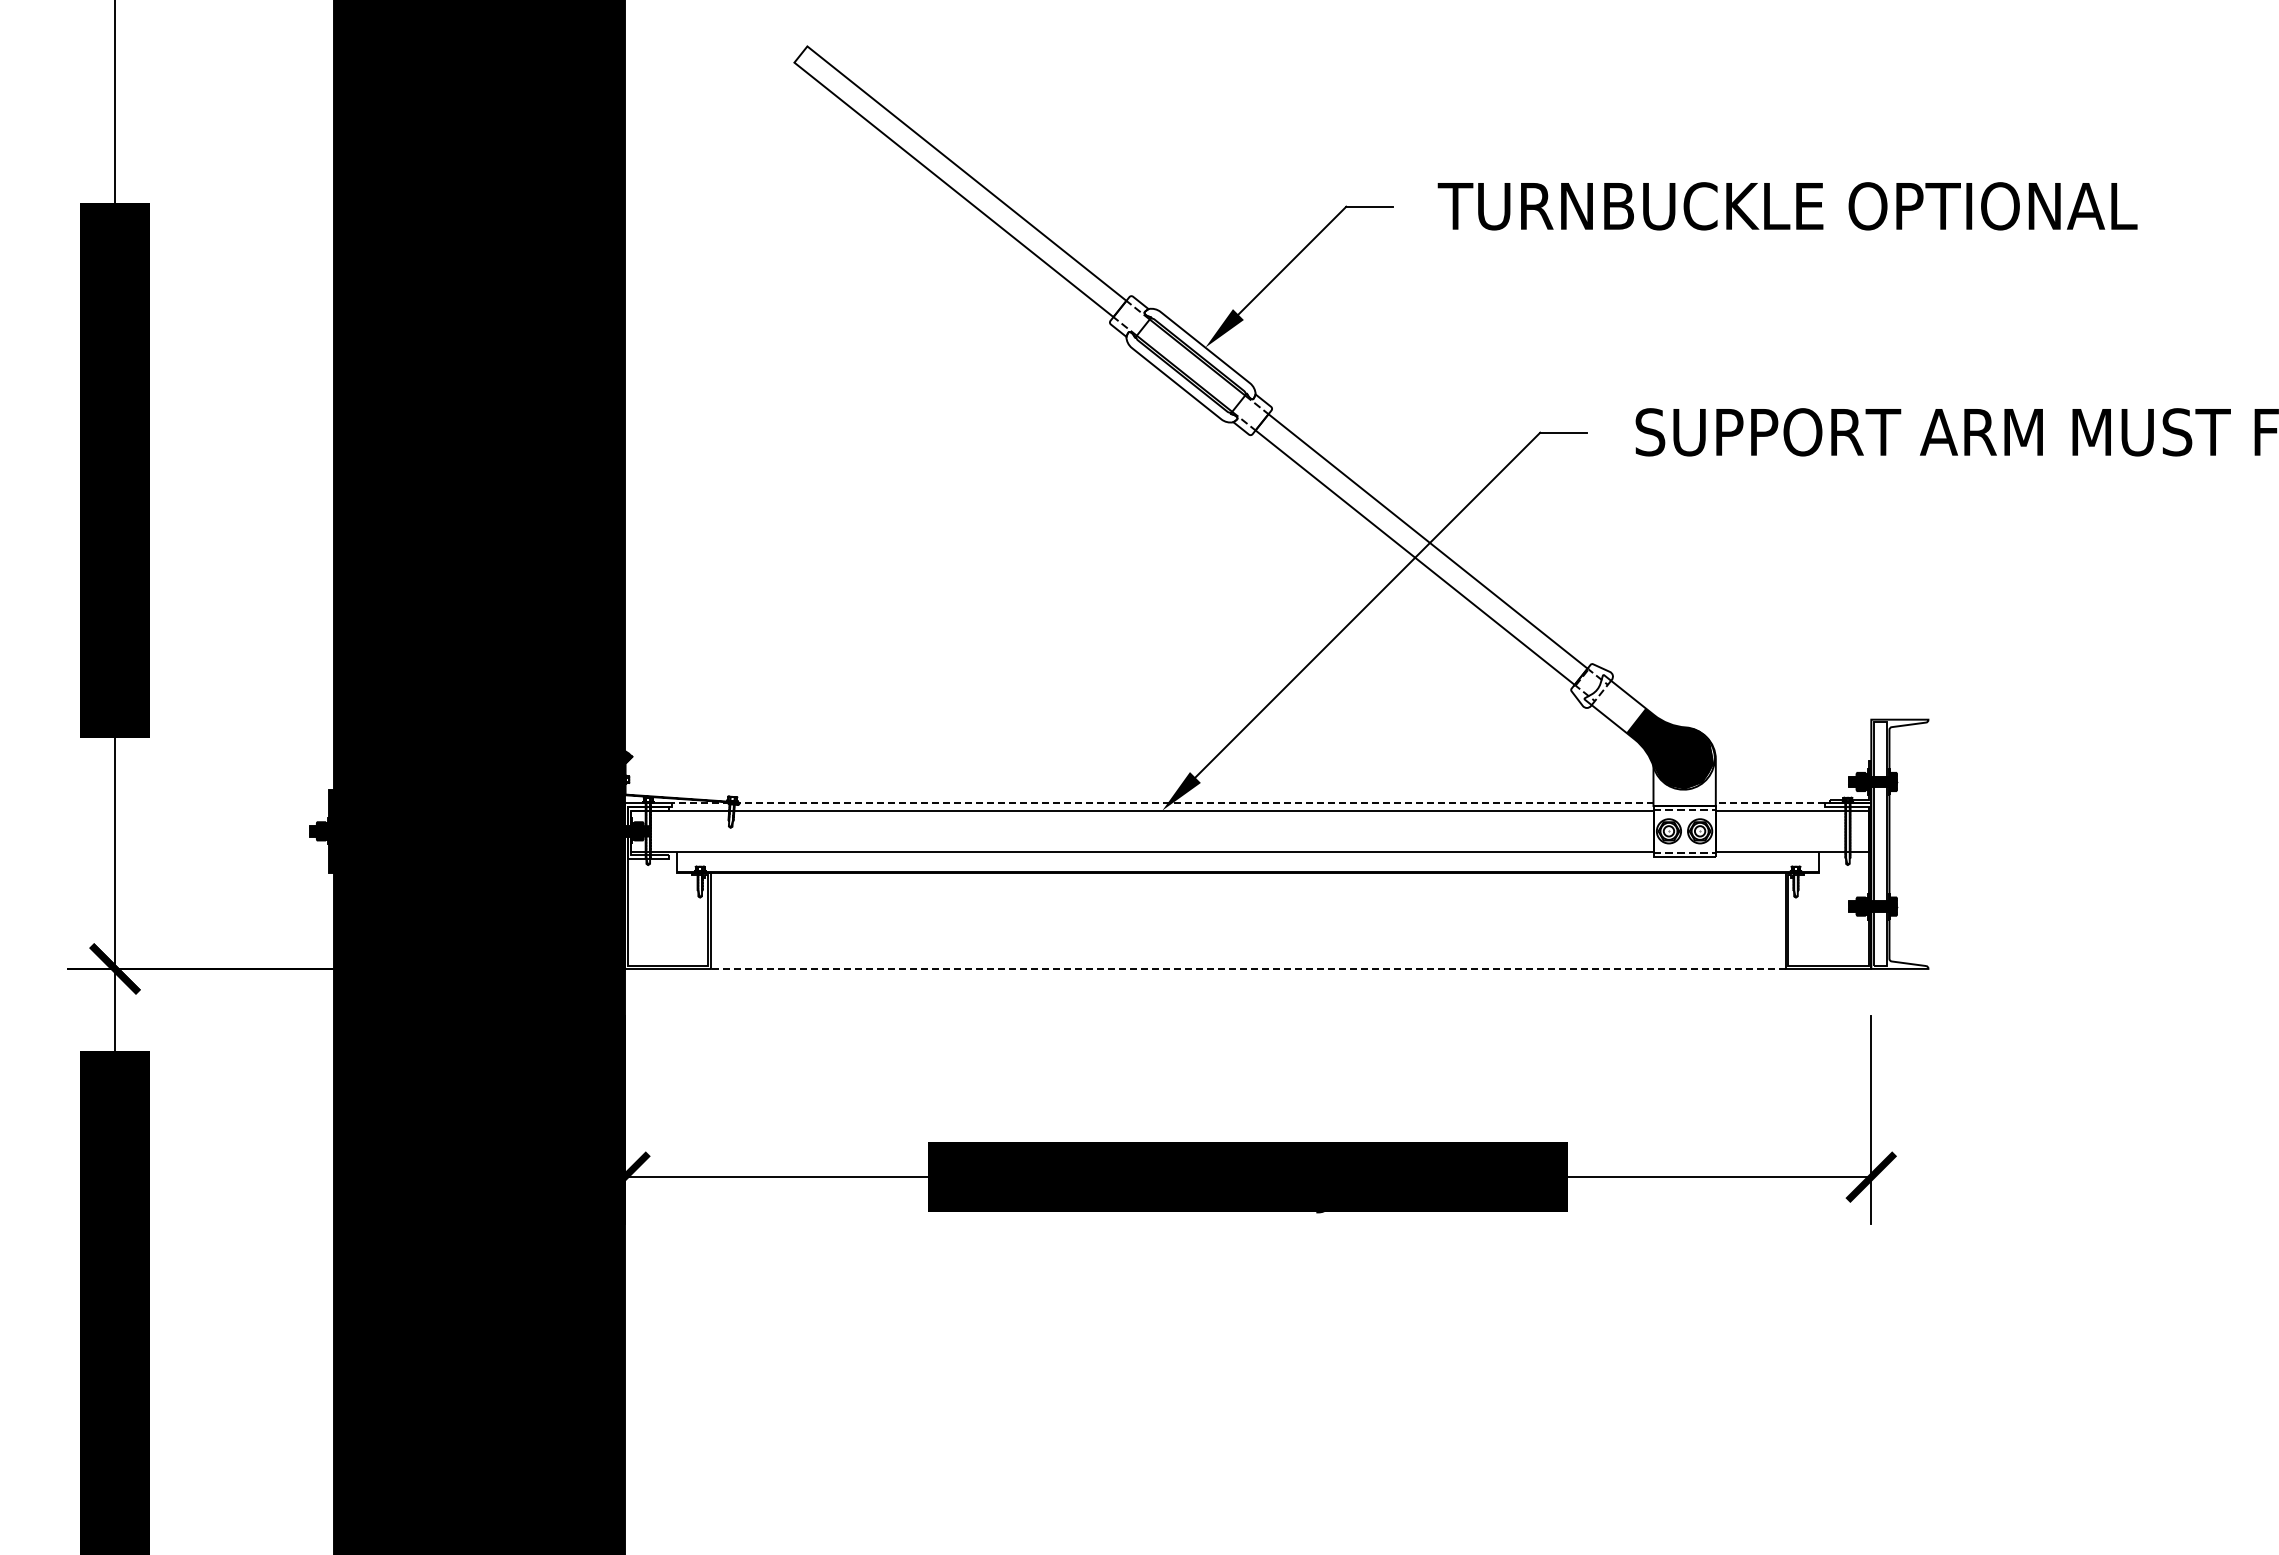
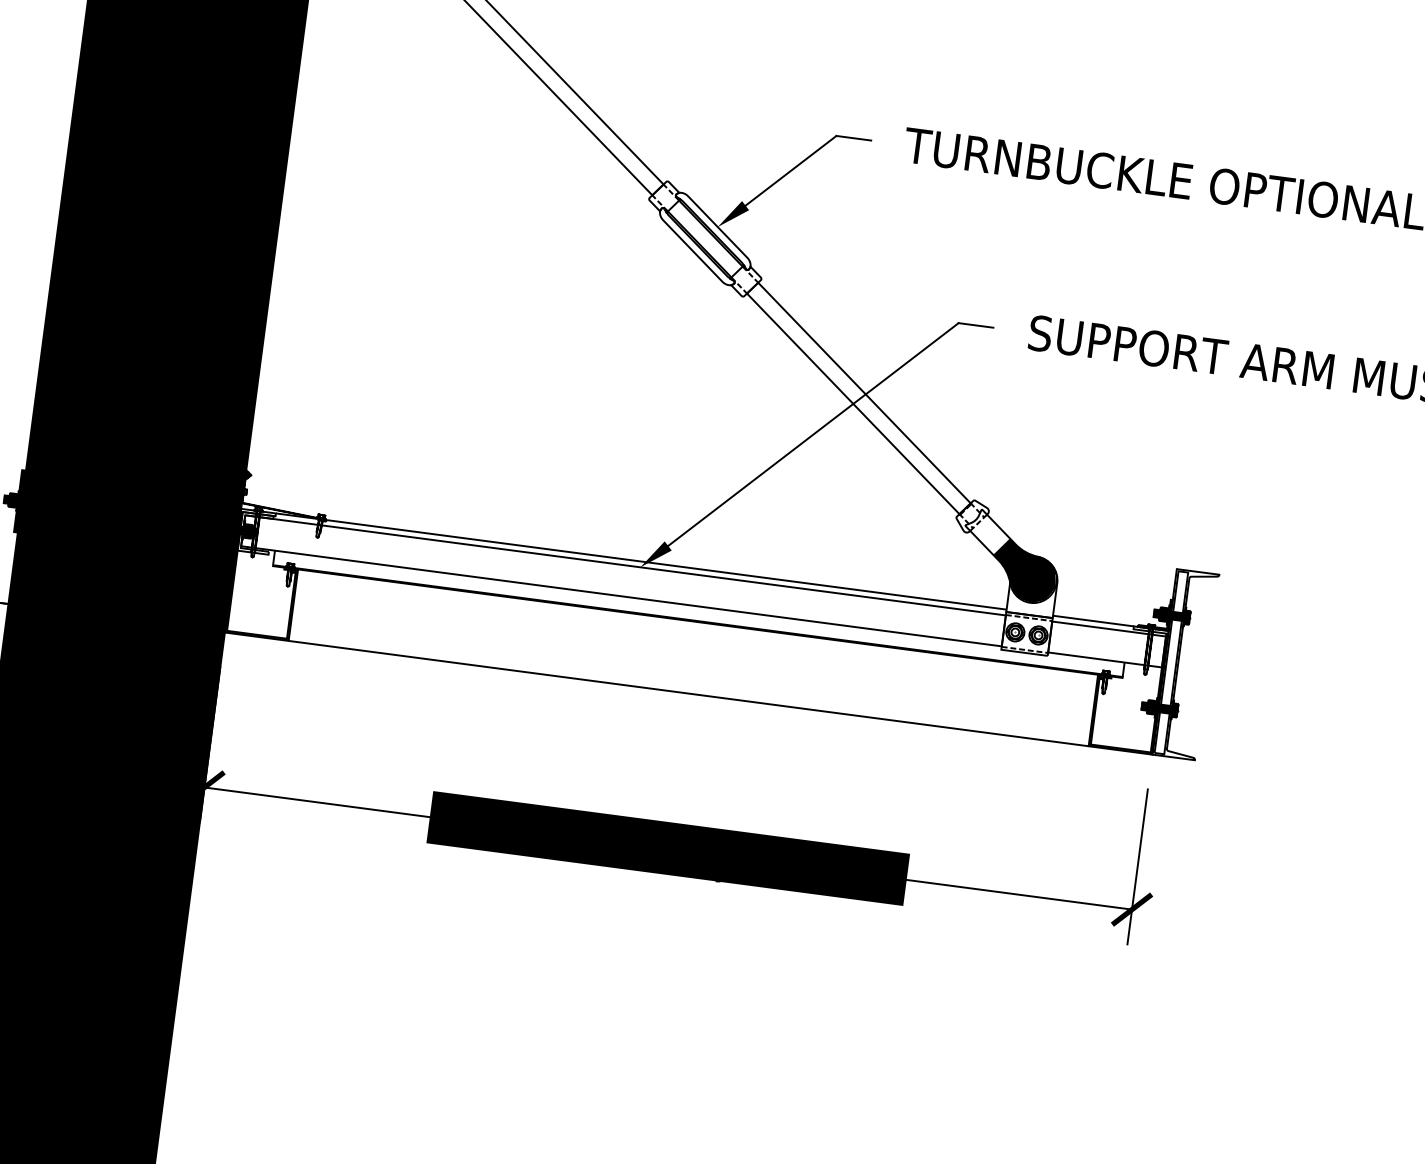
line: (1162, 802) -> (641, 561), dashed -> solid
line: (1769, 802) -> (1092, 620), dashed -> solid
line: (1248, 968) -> (689, 693), dashed -> solid

